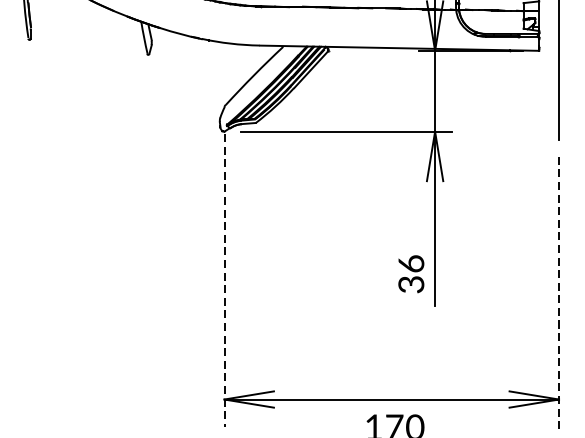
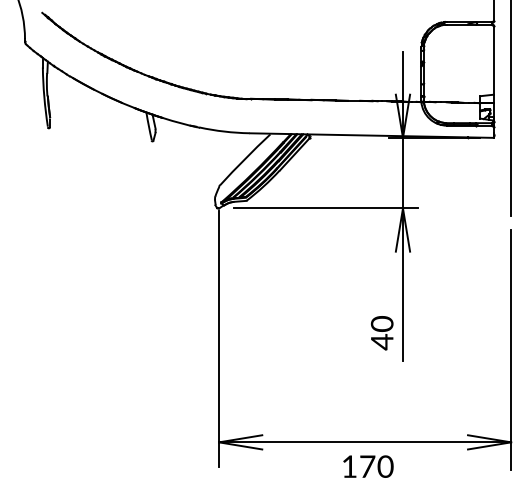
text: (410, 274) -> (381, 333), 36 -> 40
line: (224, 281) -> (219, 339), dashed -> solid
line: (559, 294) -> (511, 350), dashed -> solid

